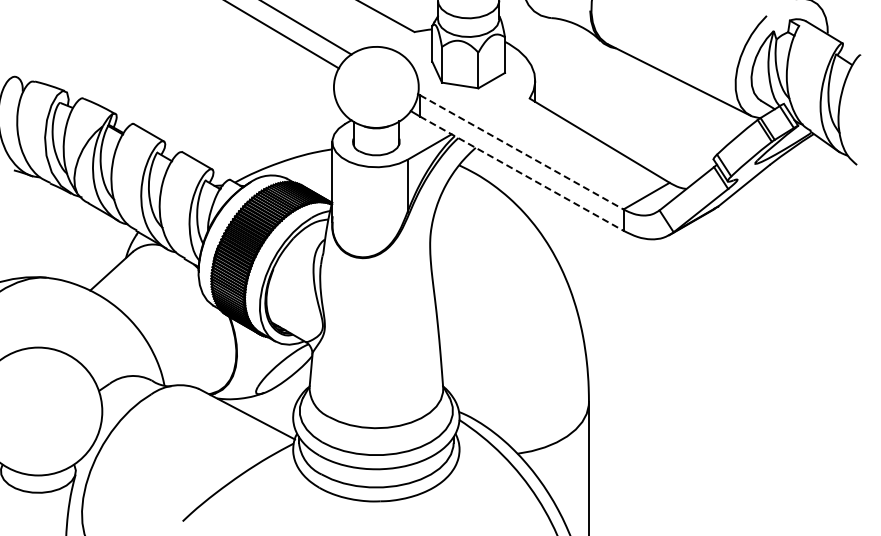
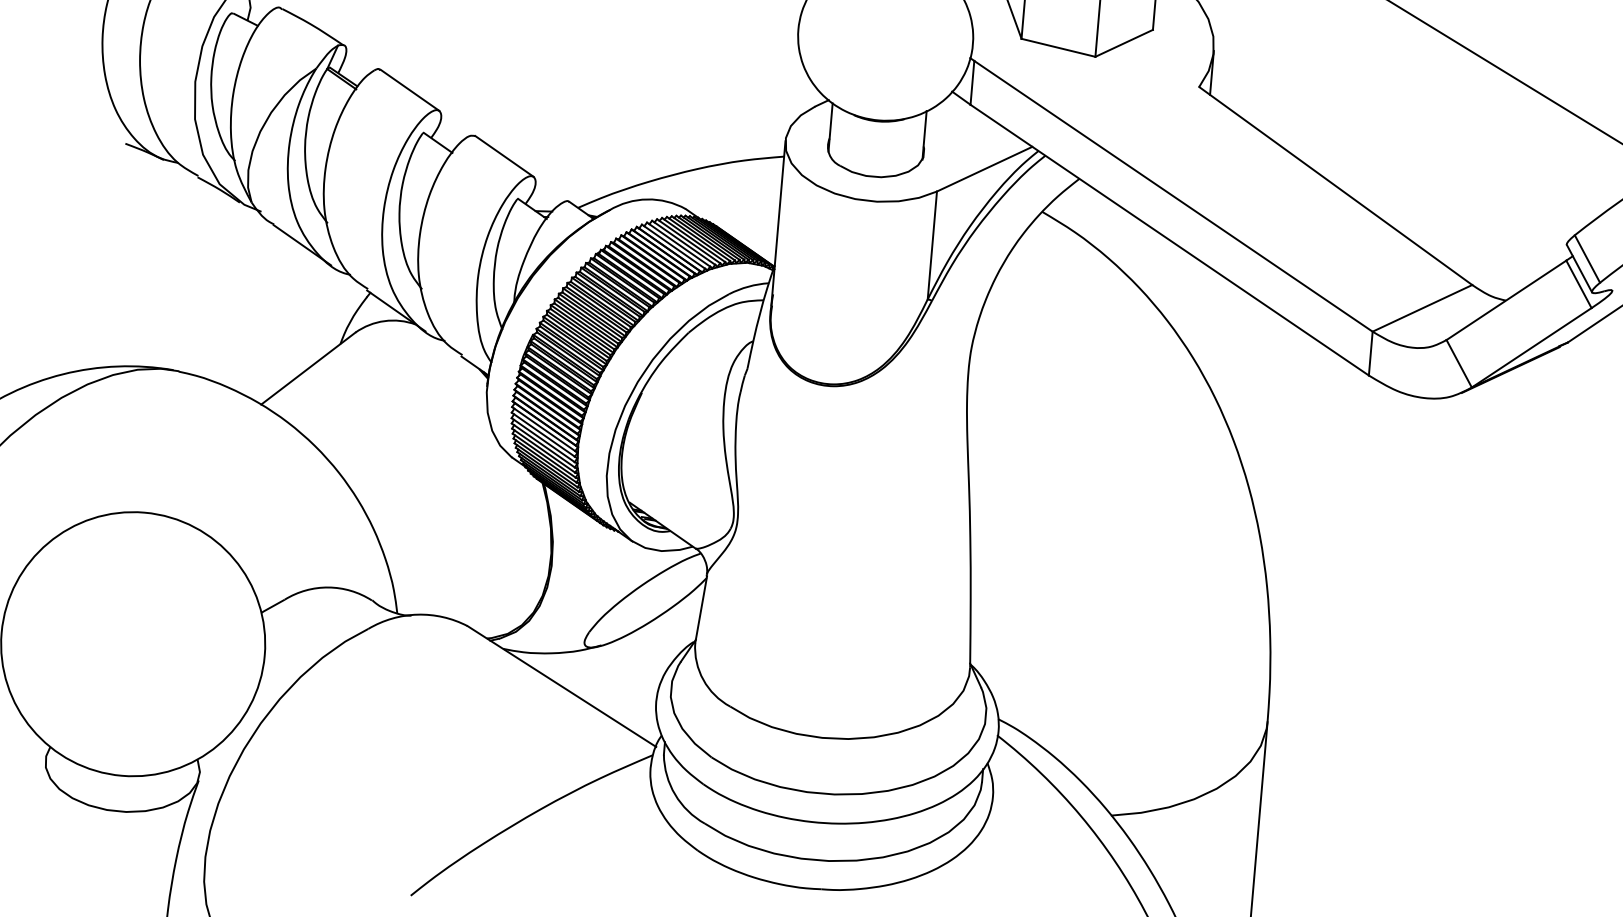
line: (521, 152) -> (1172, 196), dashed -> solid
line: (521, 173) -> (1169, 239), dashed -> solid

